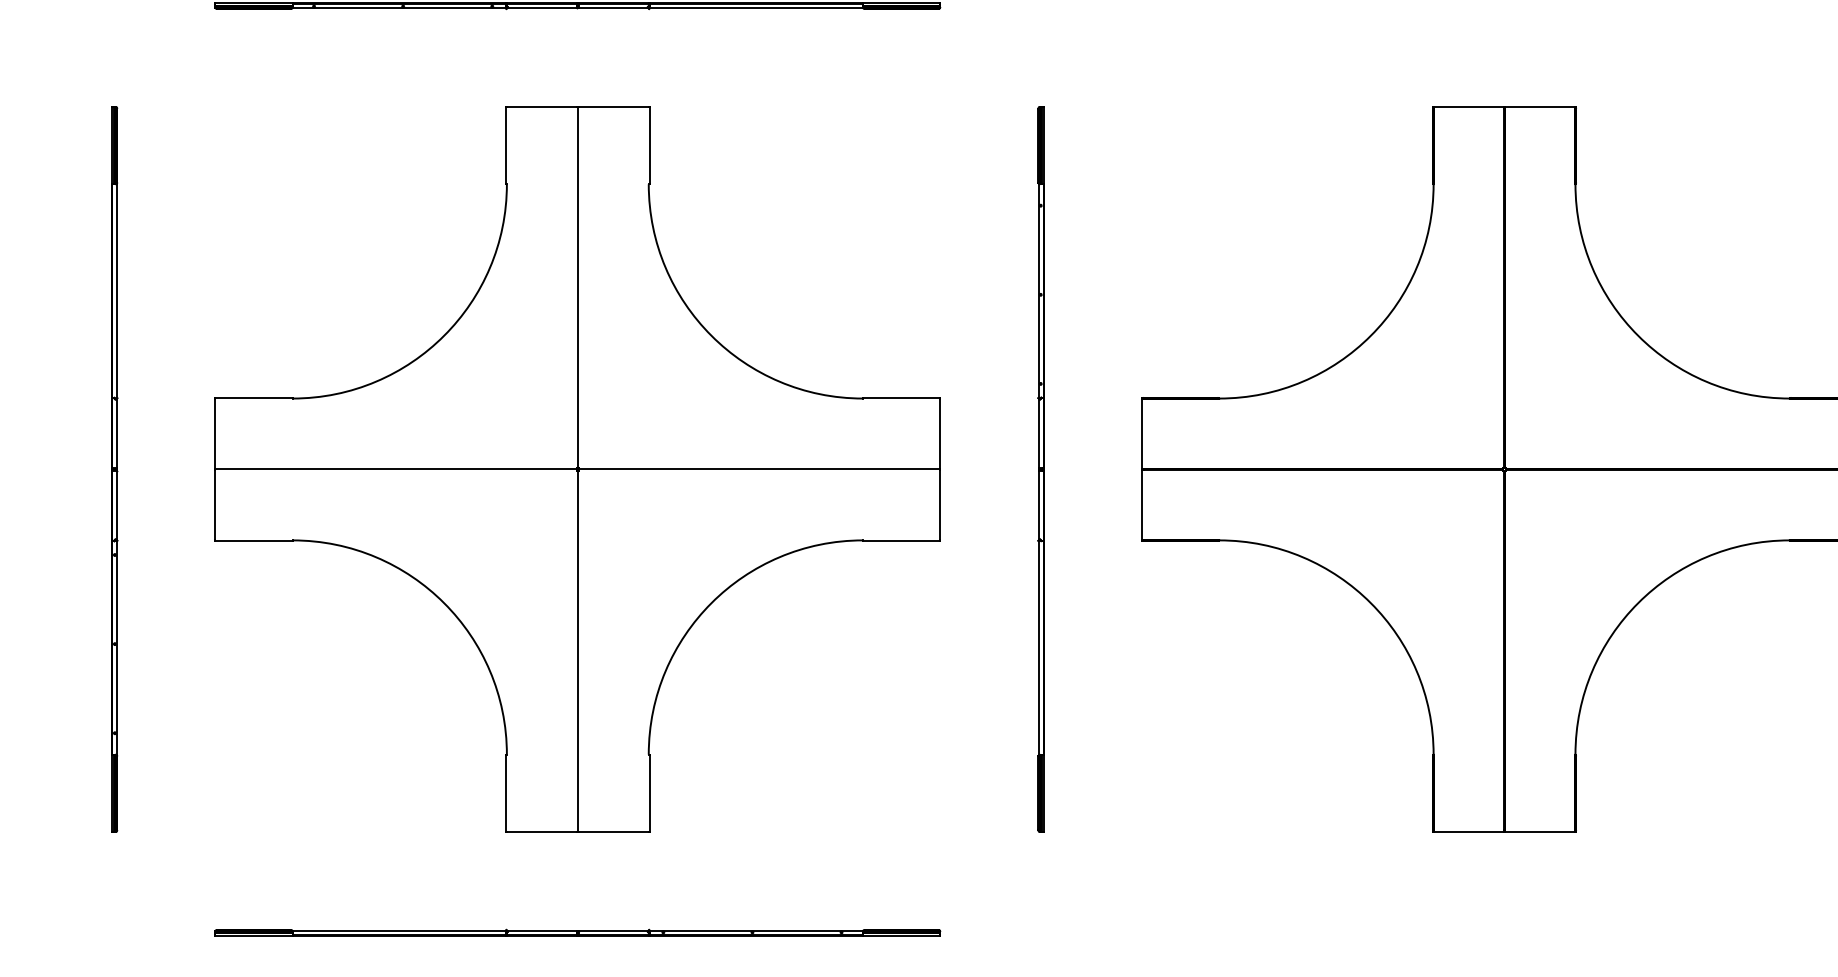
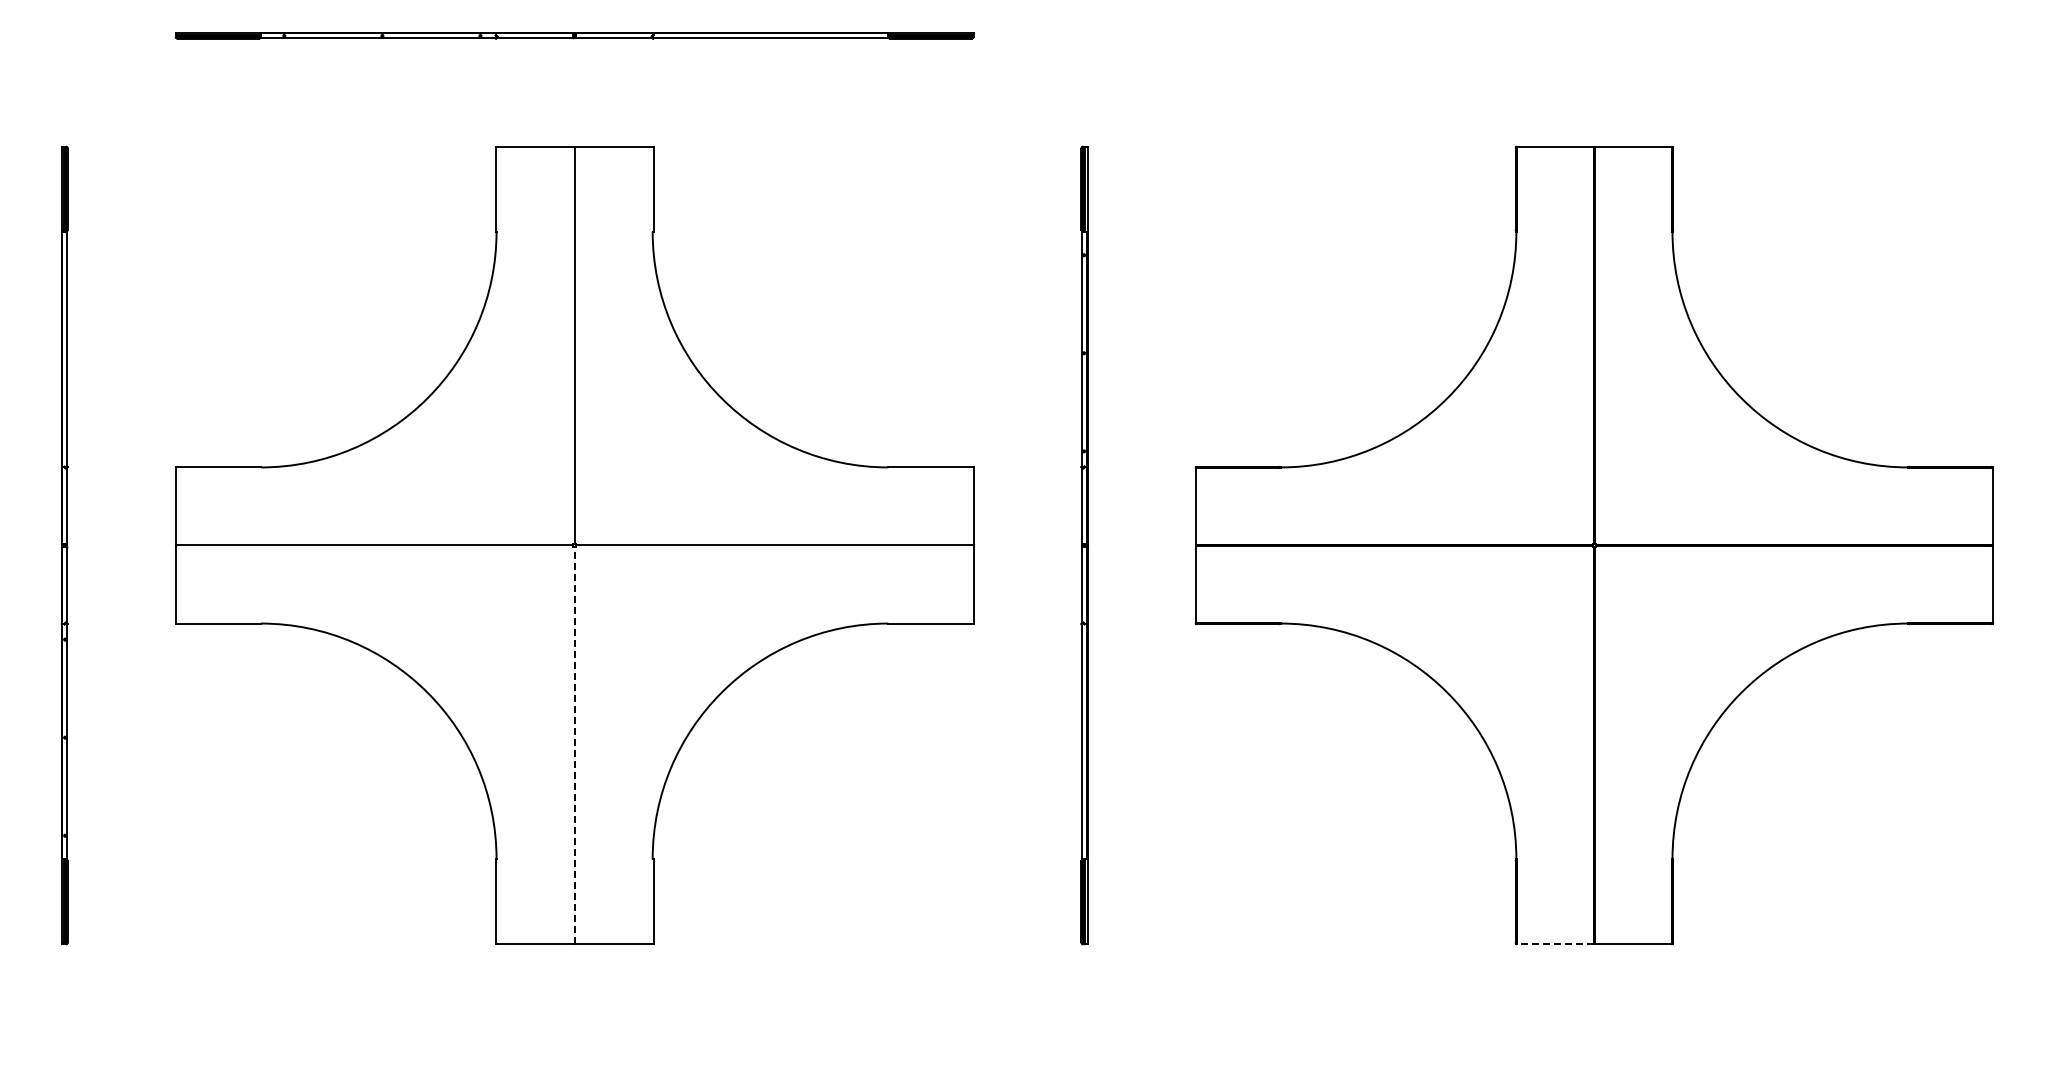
line: (577, 651) -> (574, 745), solid -> dashed
line: (1468, 832) -> (1554, 944), solid -> dashed
part: (577, 932) -> (574, 1054), removed

